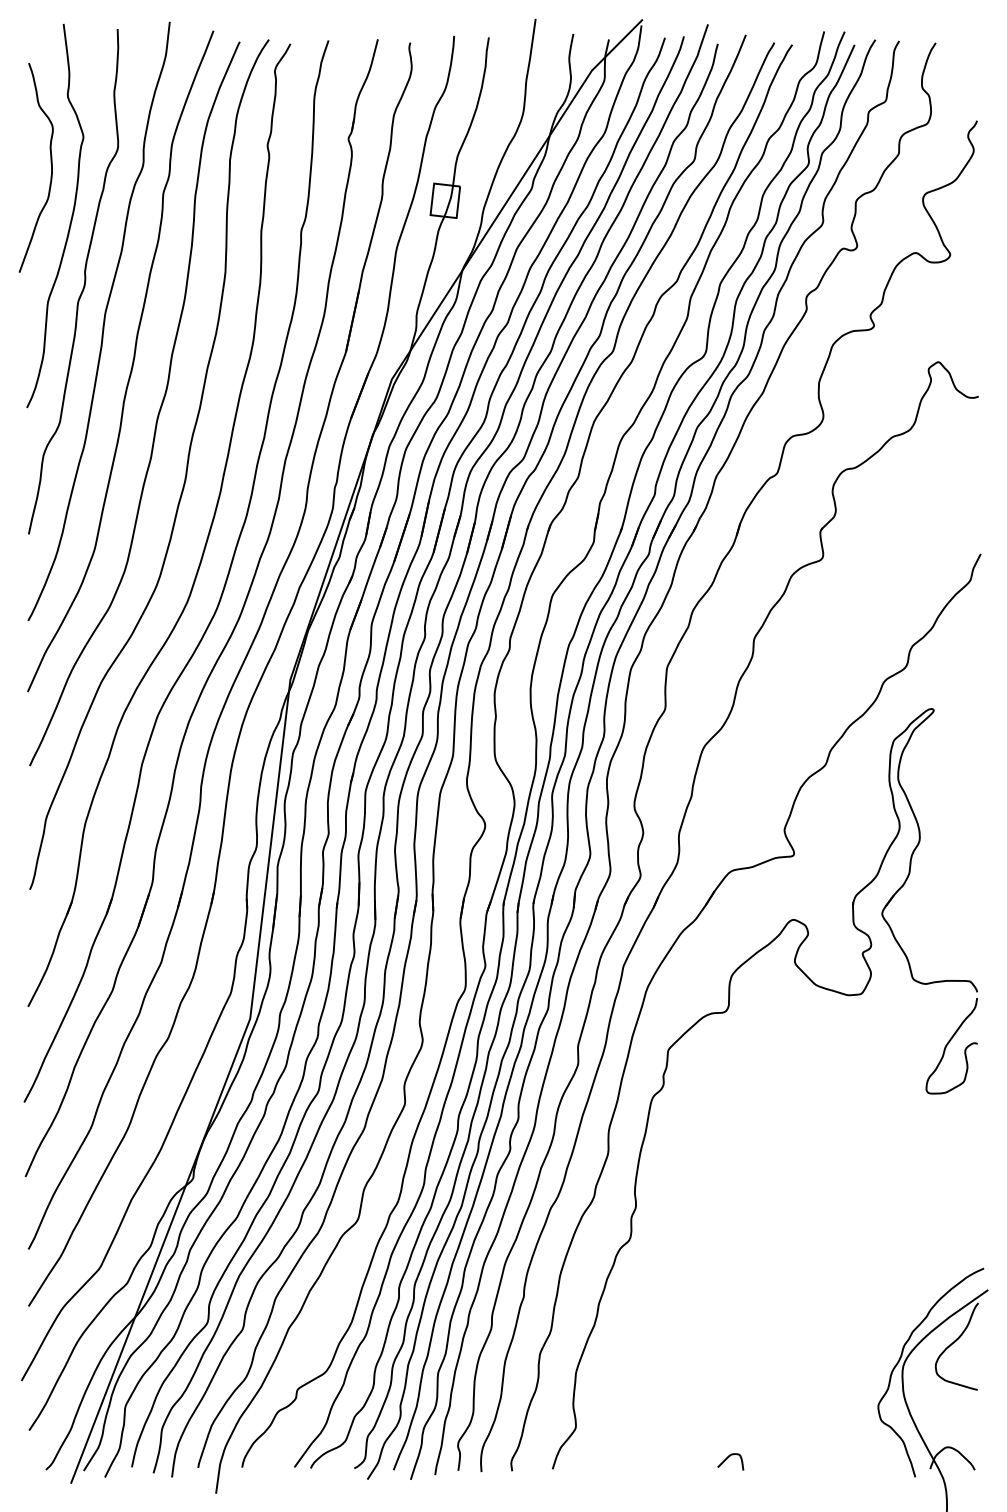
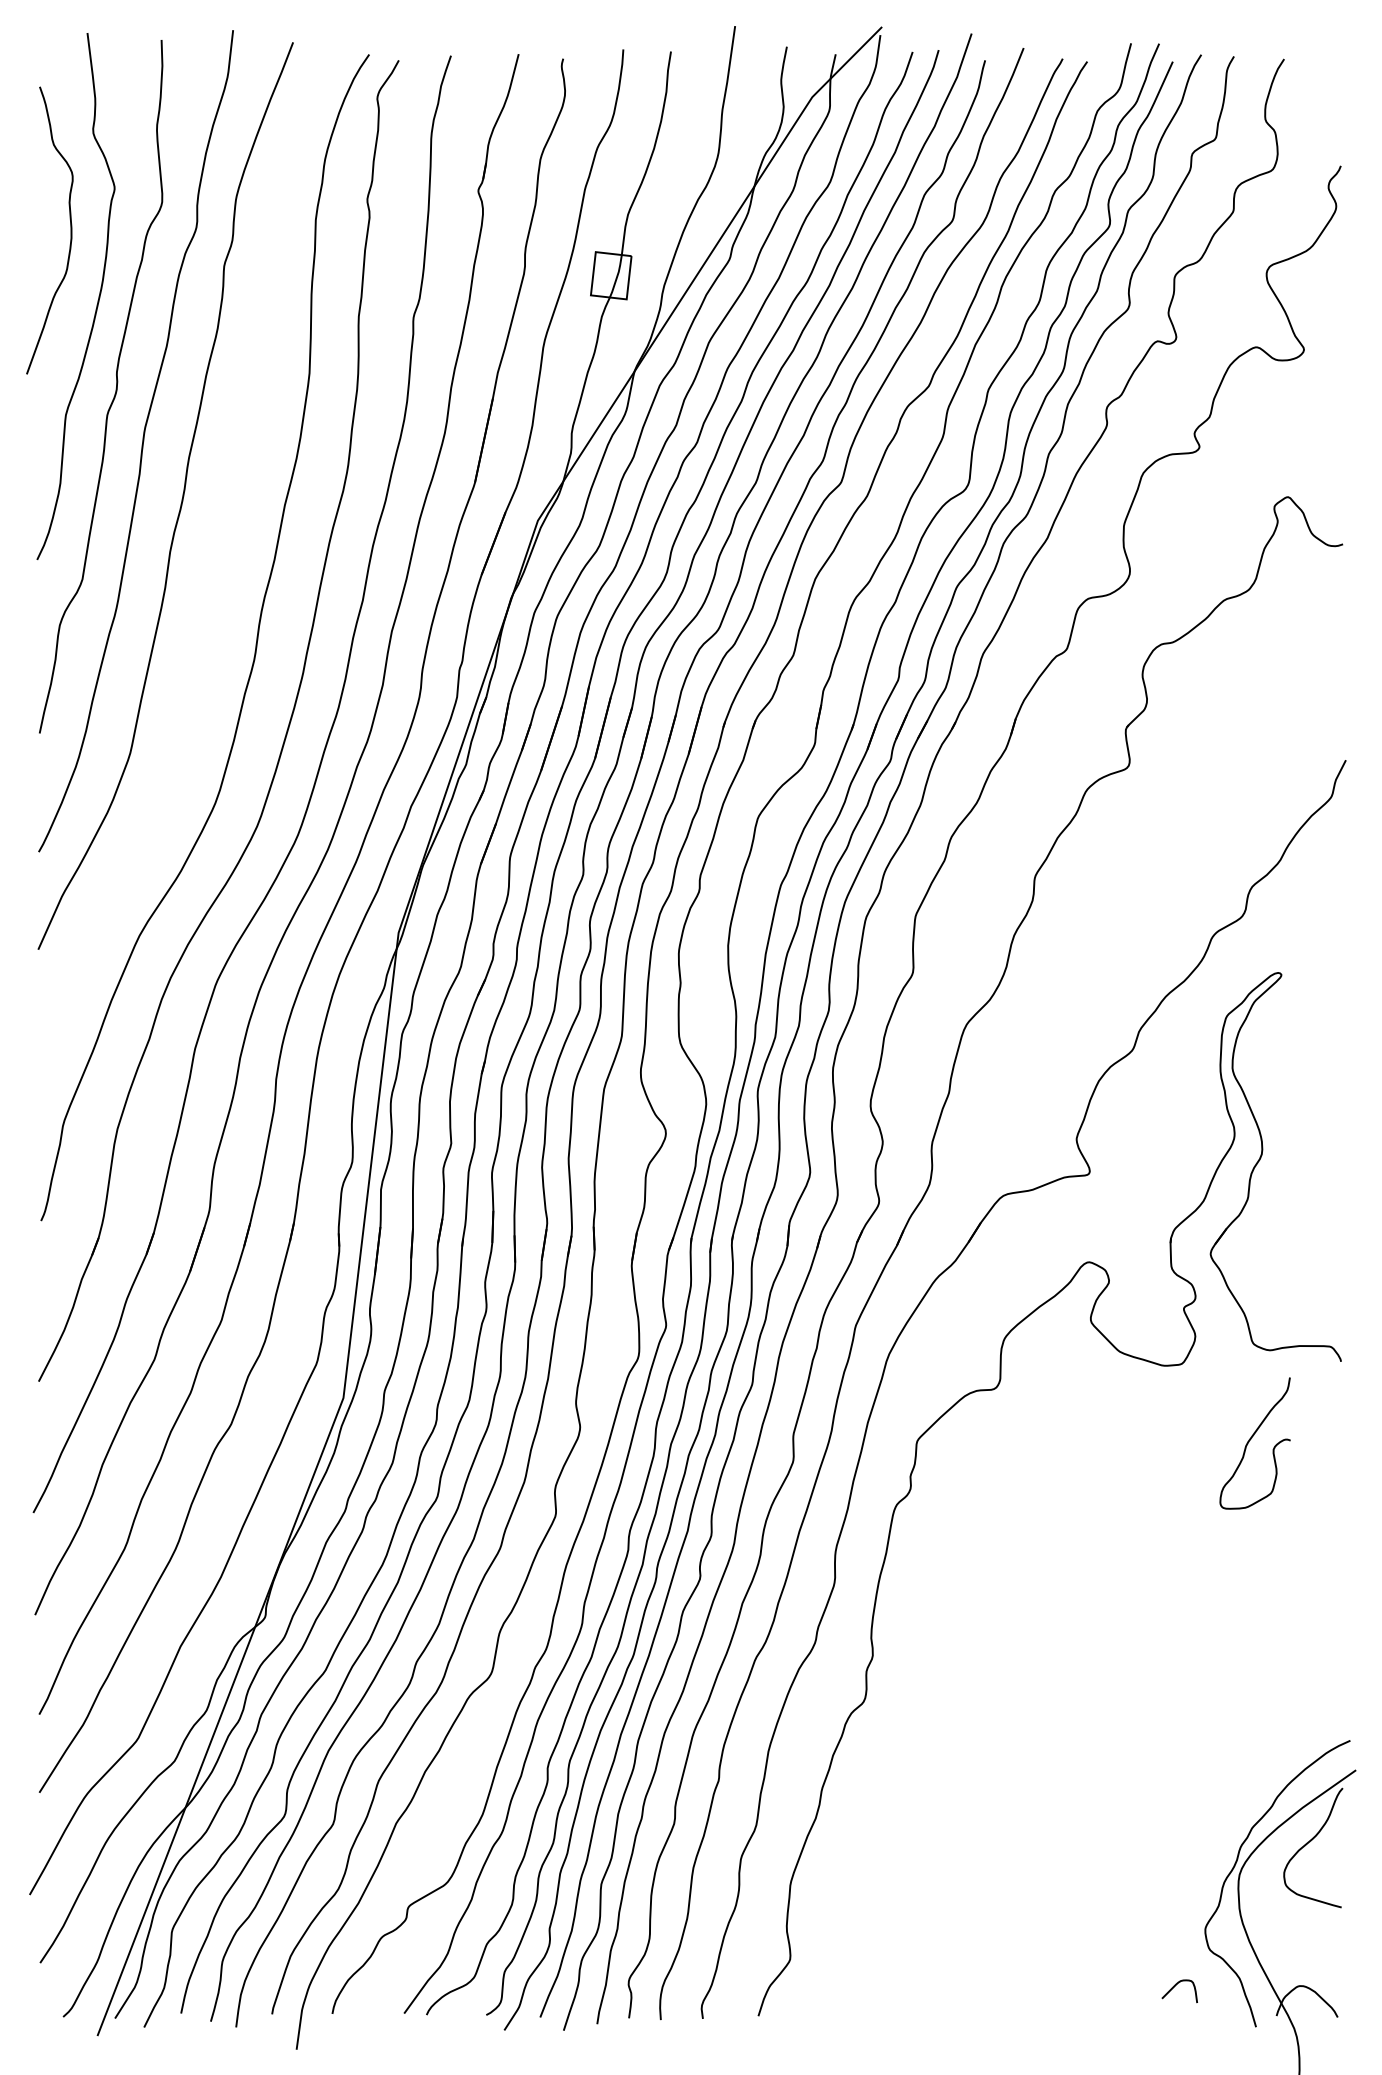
curve: (158, 412) -> (217, 566), removed
curve: (949, 1043) -> (1251, 1439), moved
curve: (727, 1458) -> (1175, 1986), moved

